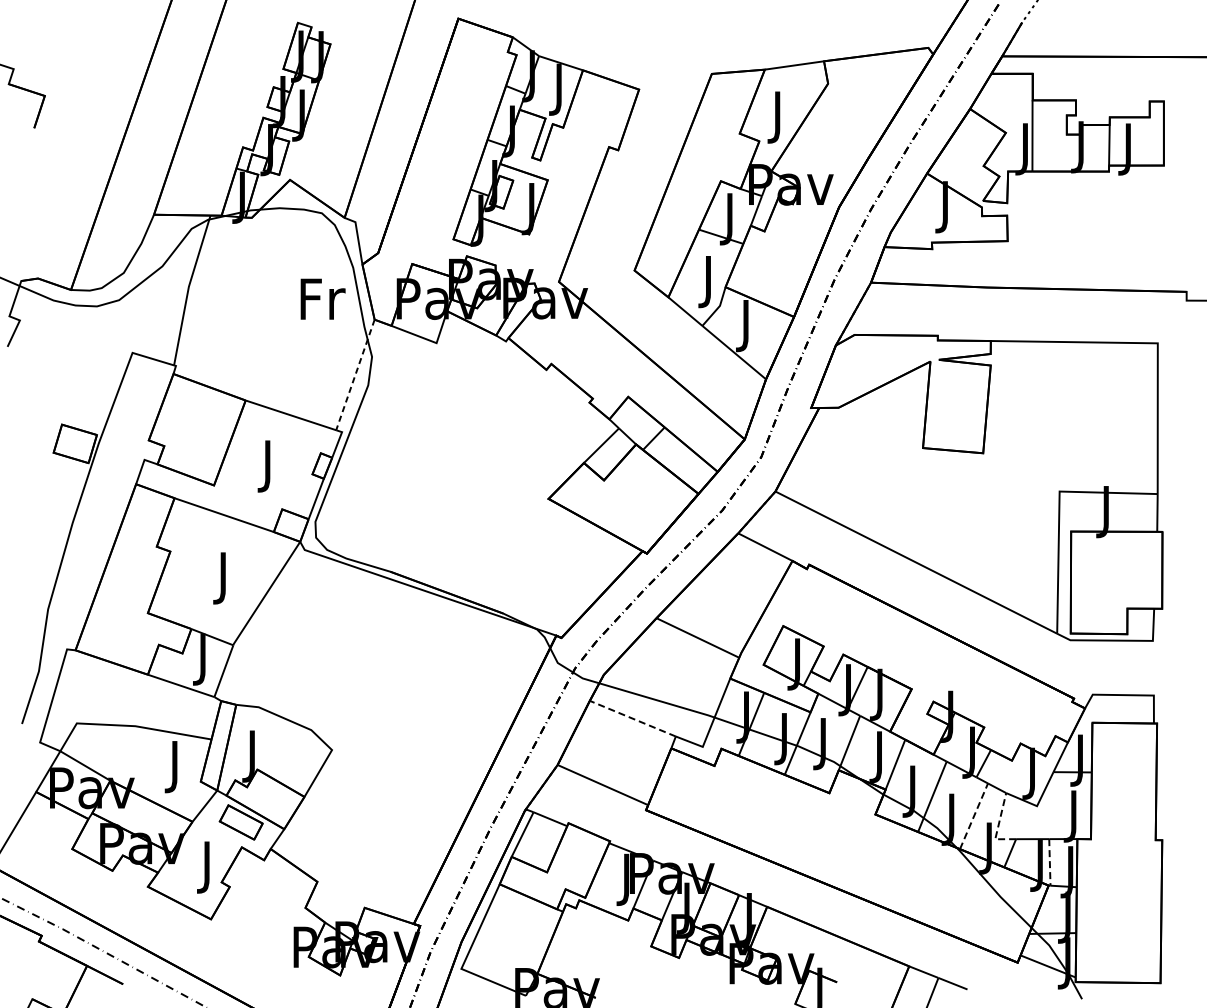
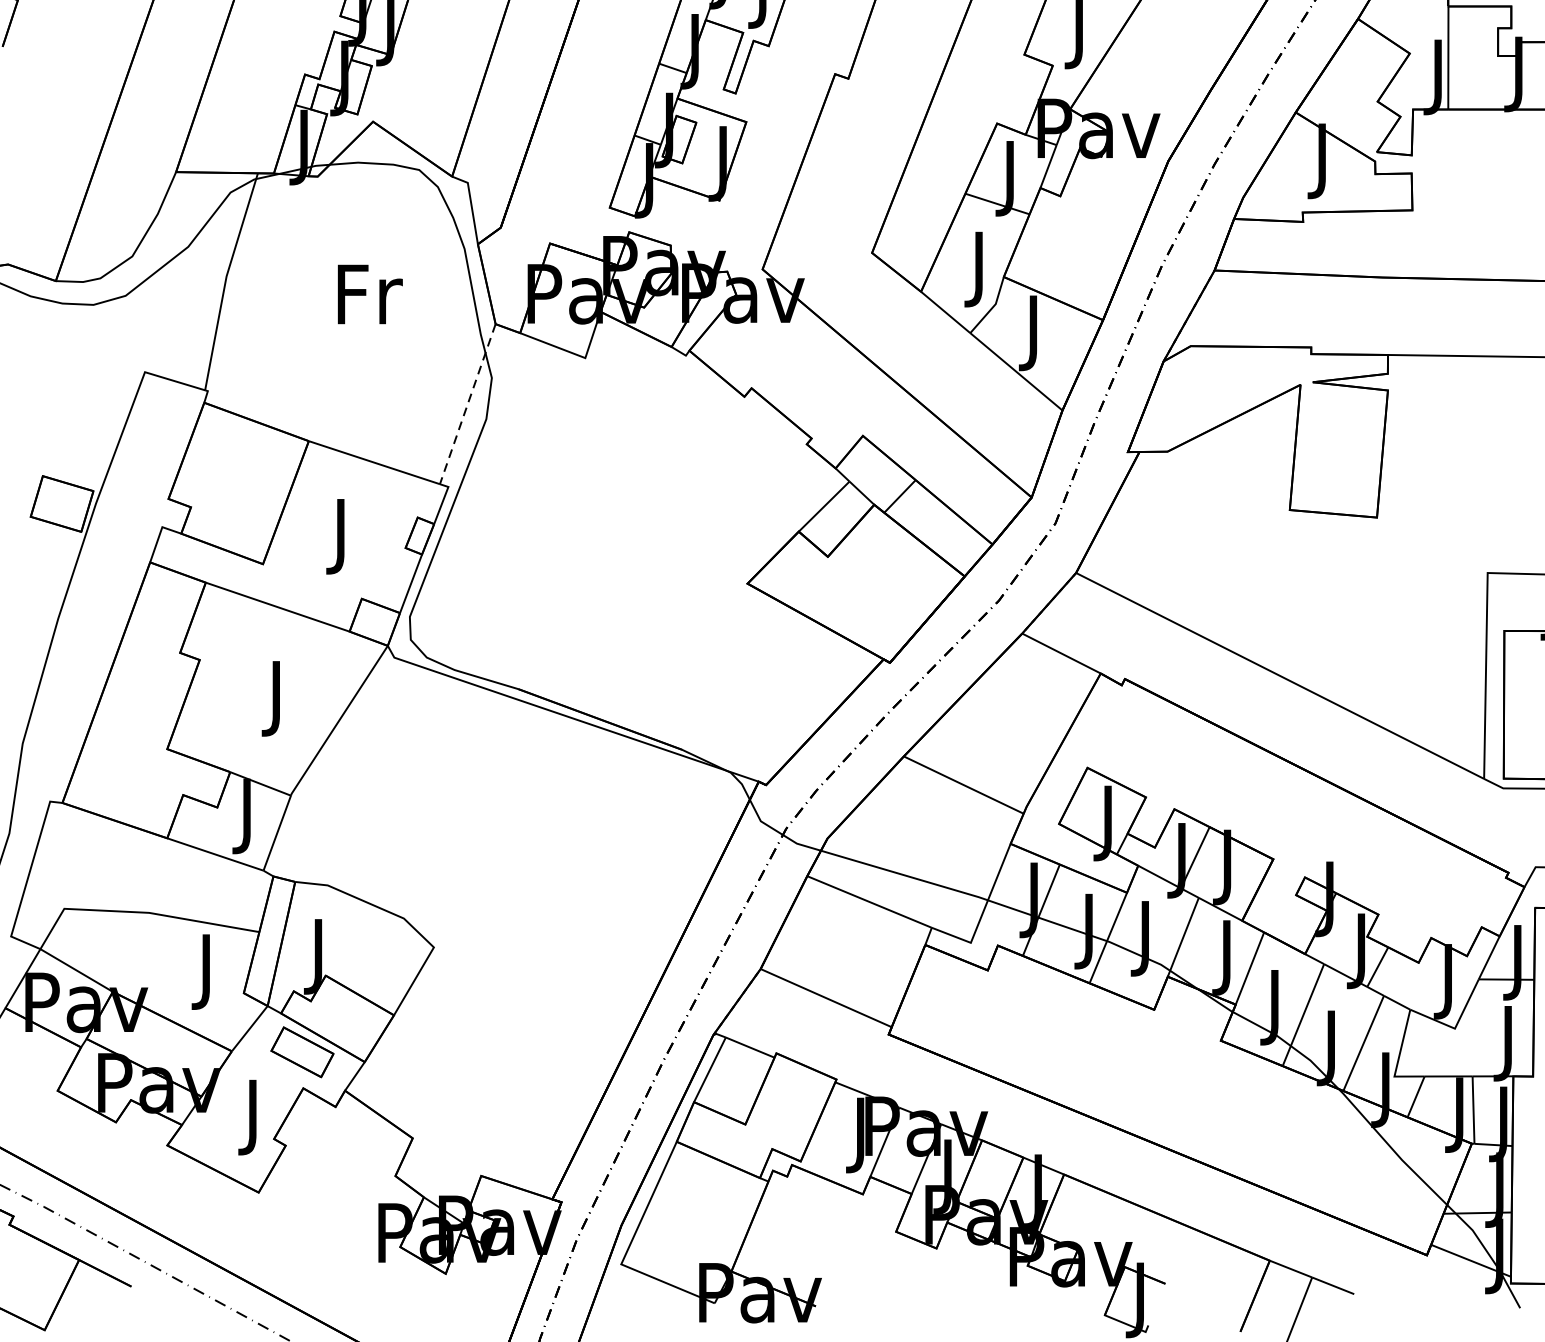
text: (322, 298) -> (369, 293), moved
line: (632, 718) -> (869, 901), dashed -> solid
line: (974, 816) -> (1364, 1043), dashed -> solid
line: (998, 826) -> (1399, 1058), dashed -> solid
line: (1049, 862) -> (1472, 1110), dashed -> solid

